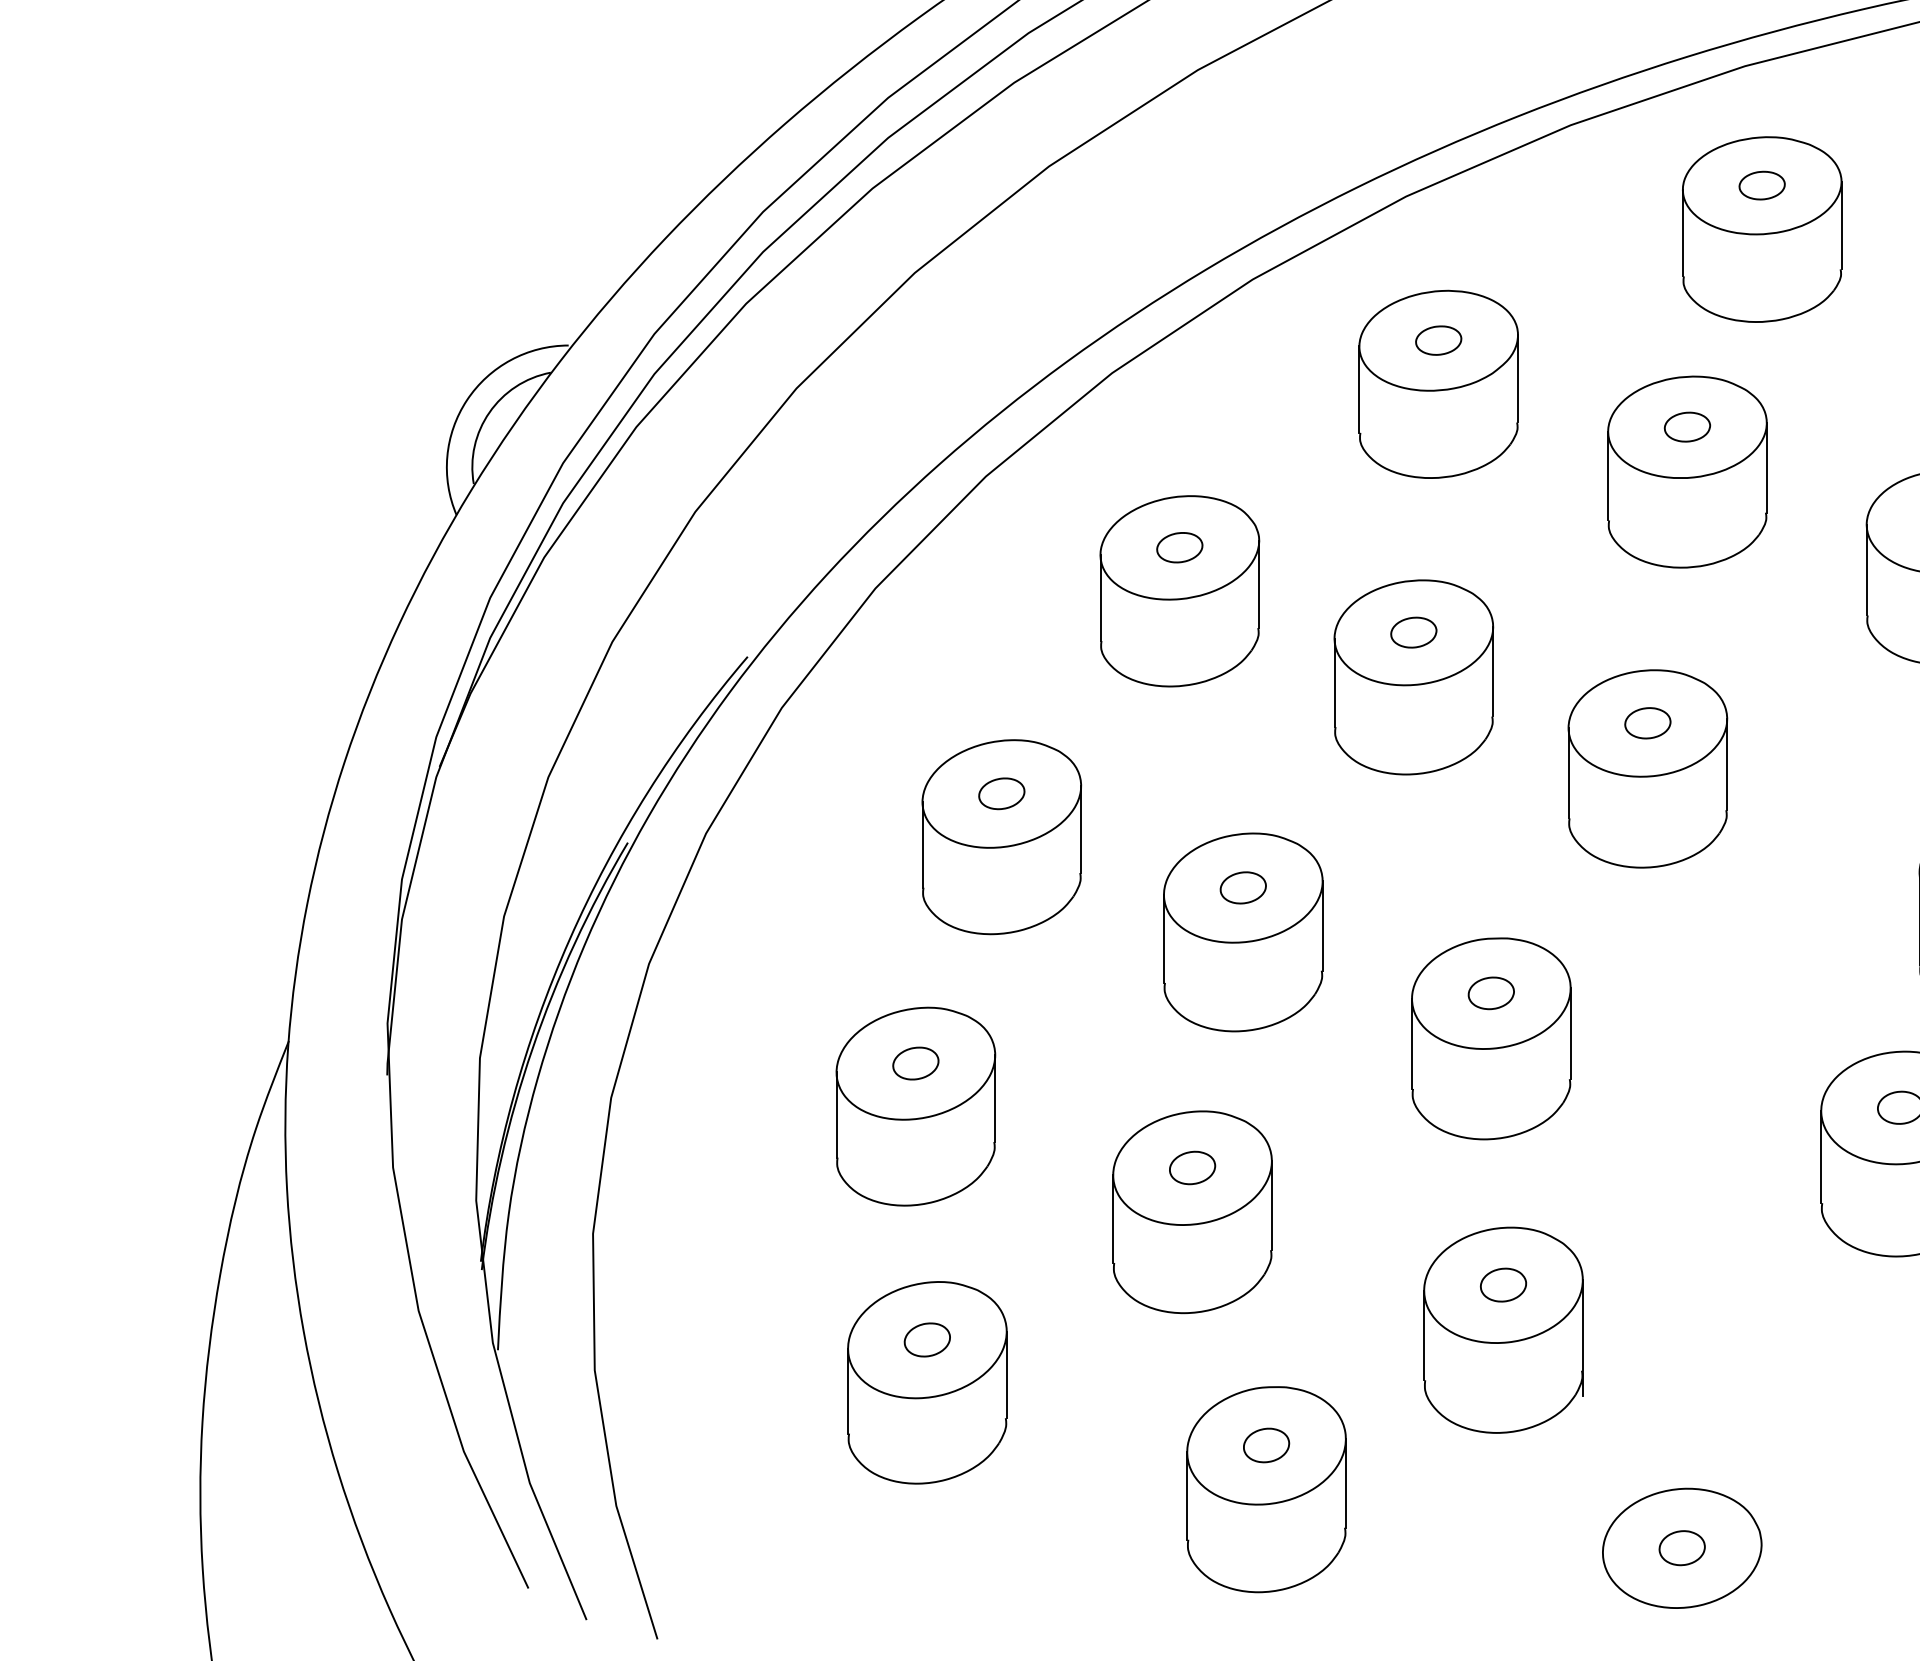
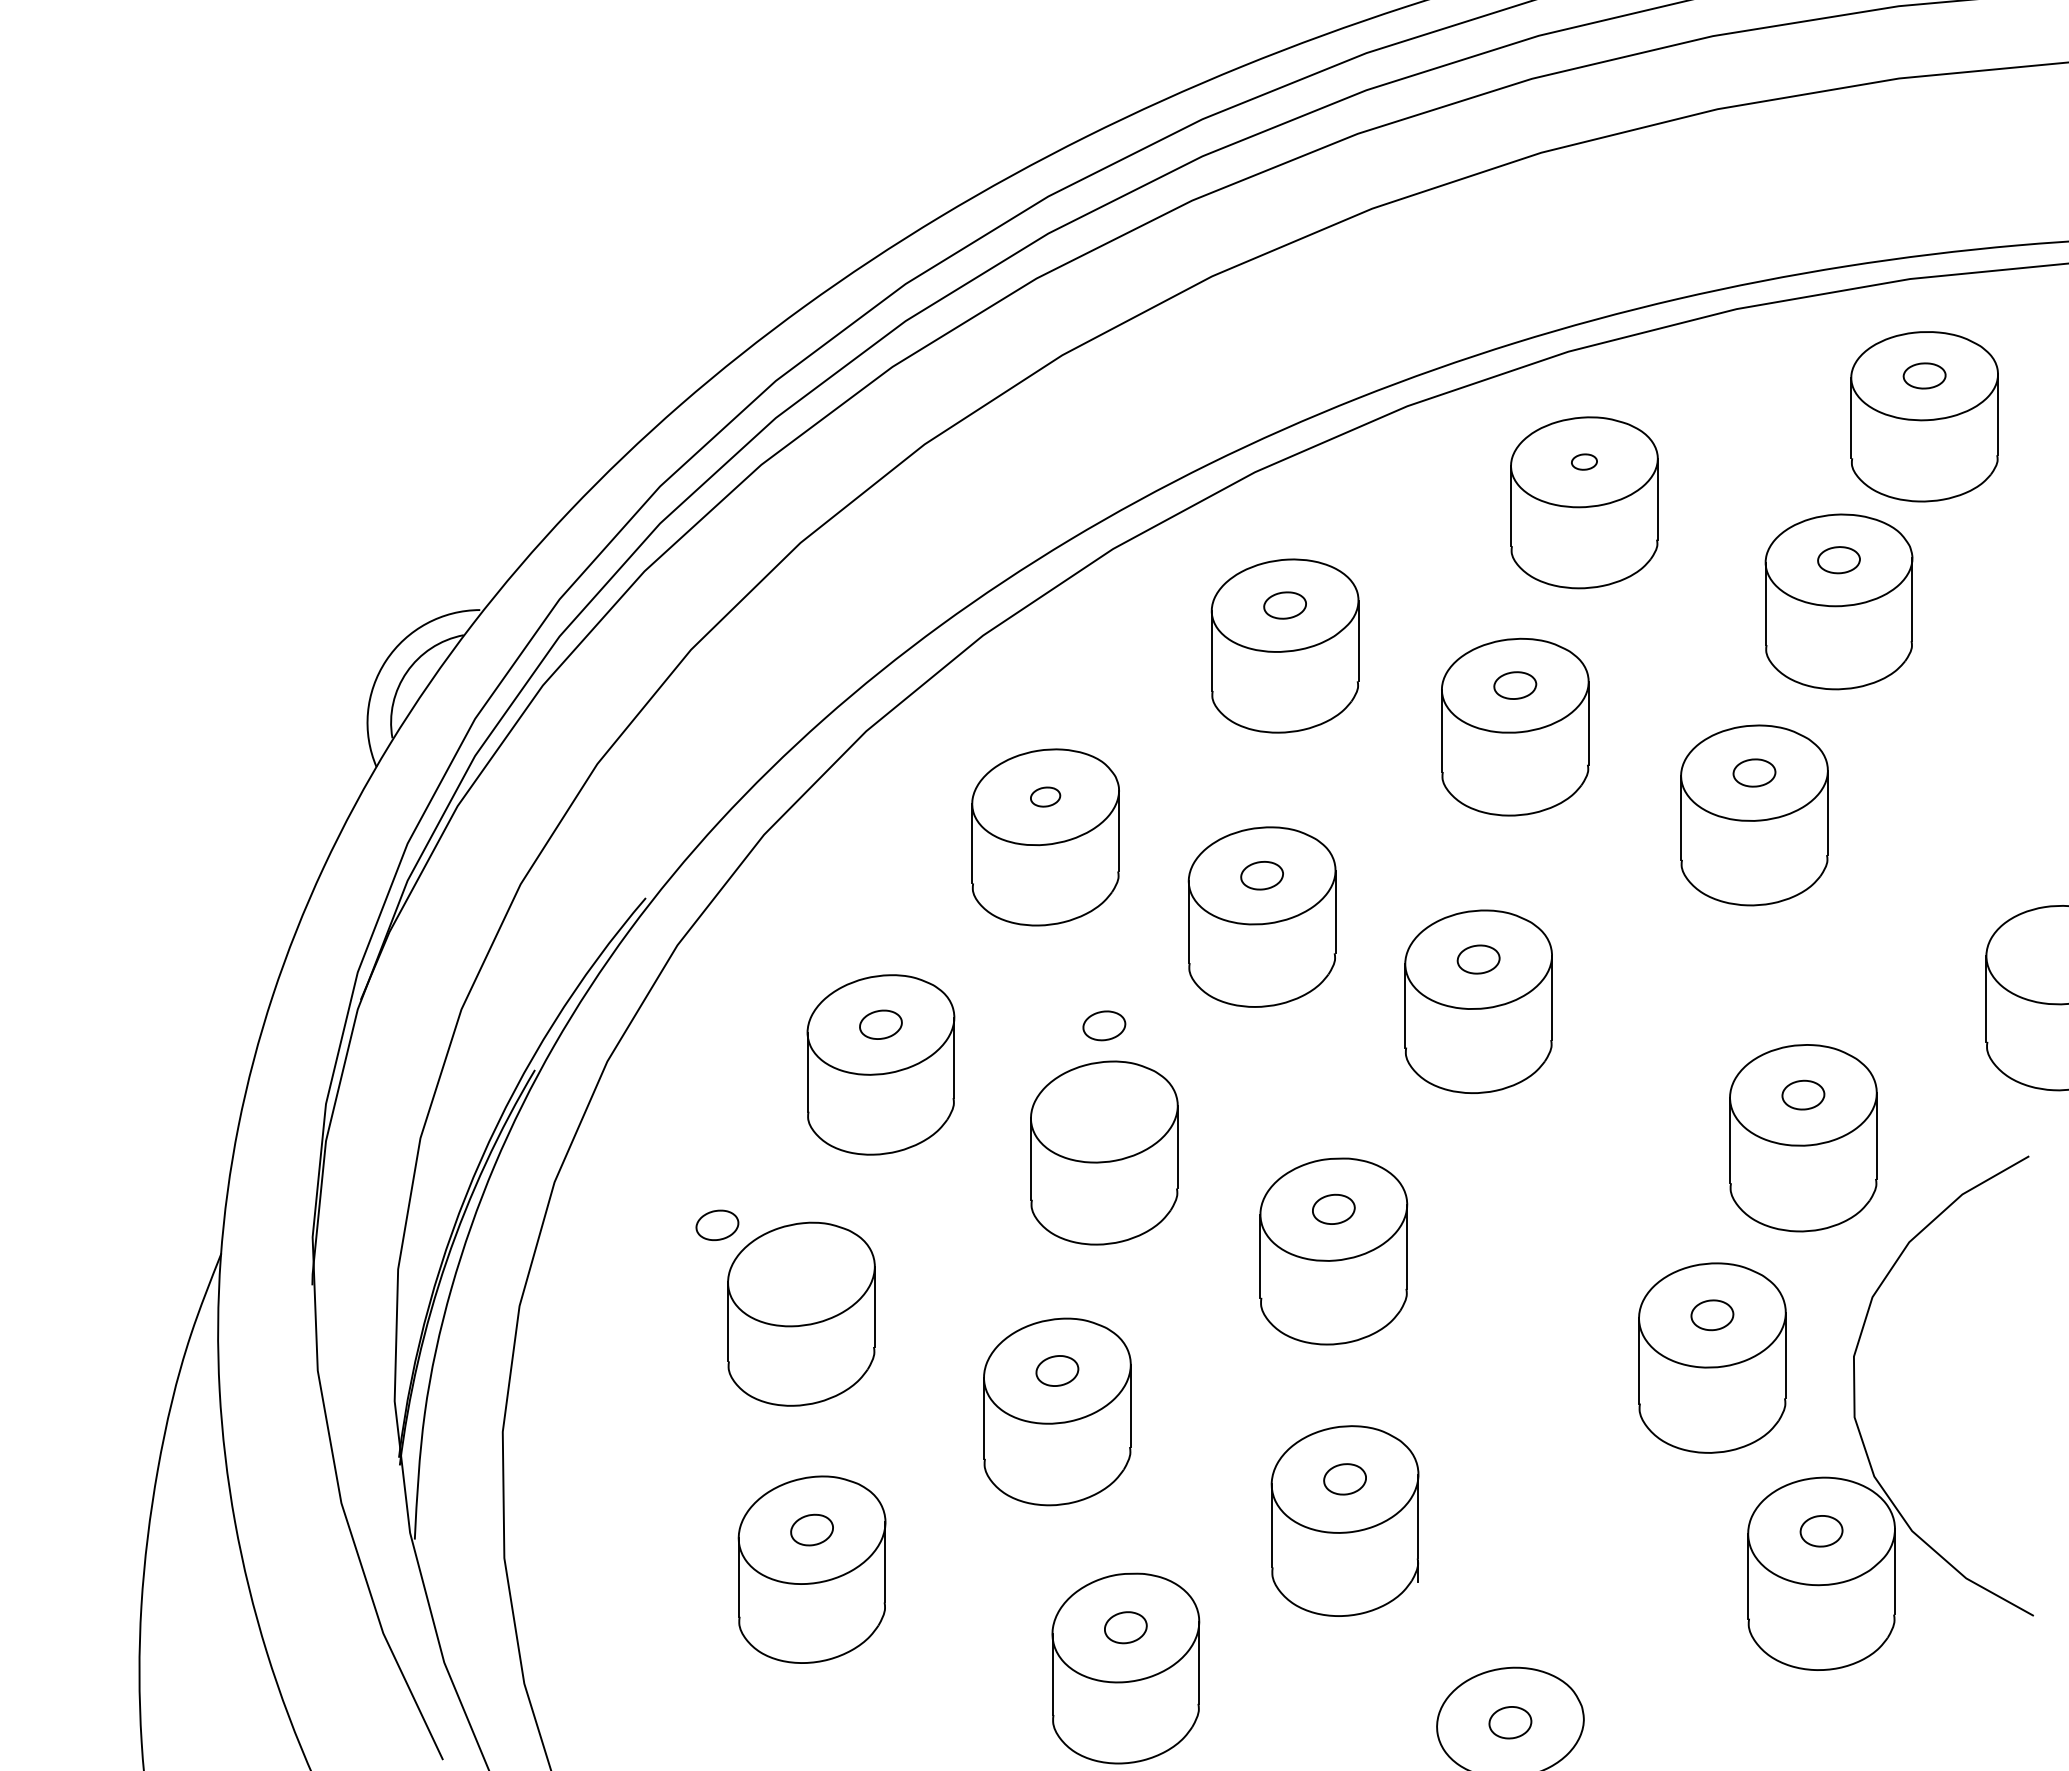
part: (1762, 184) -> (1584, 461), size x0.6
part: (1179, 547) -> (1045, 796), size x0.7
part: (1243, 887) -> (1104, 1025), moved
part: (915, 1062) -> (717, 1224), moved

